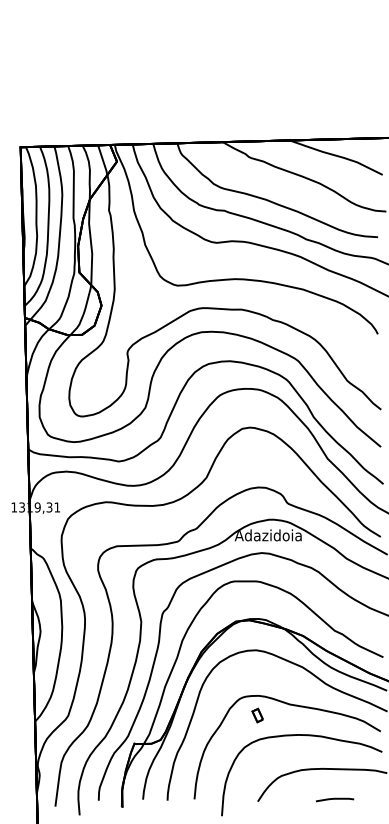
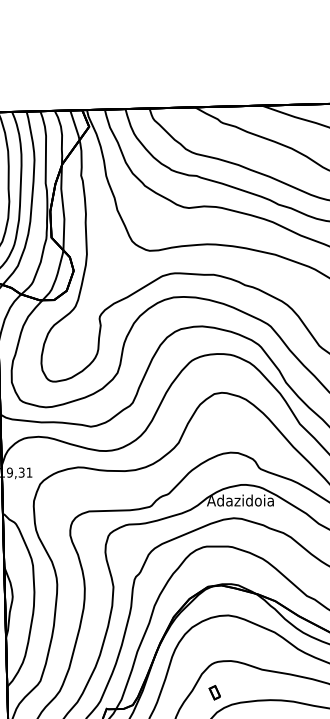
part: (257, 715) -> (214, 692), moved

